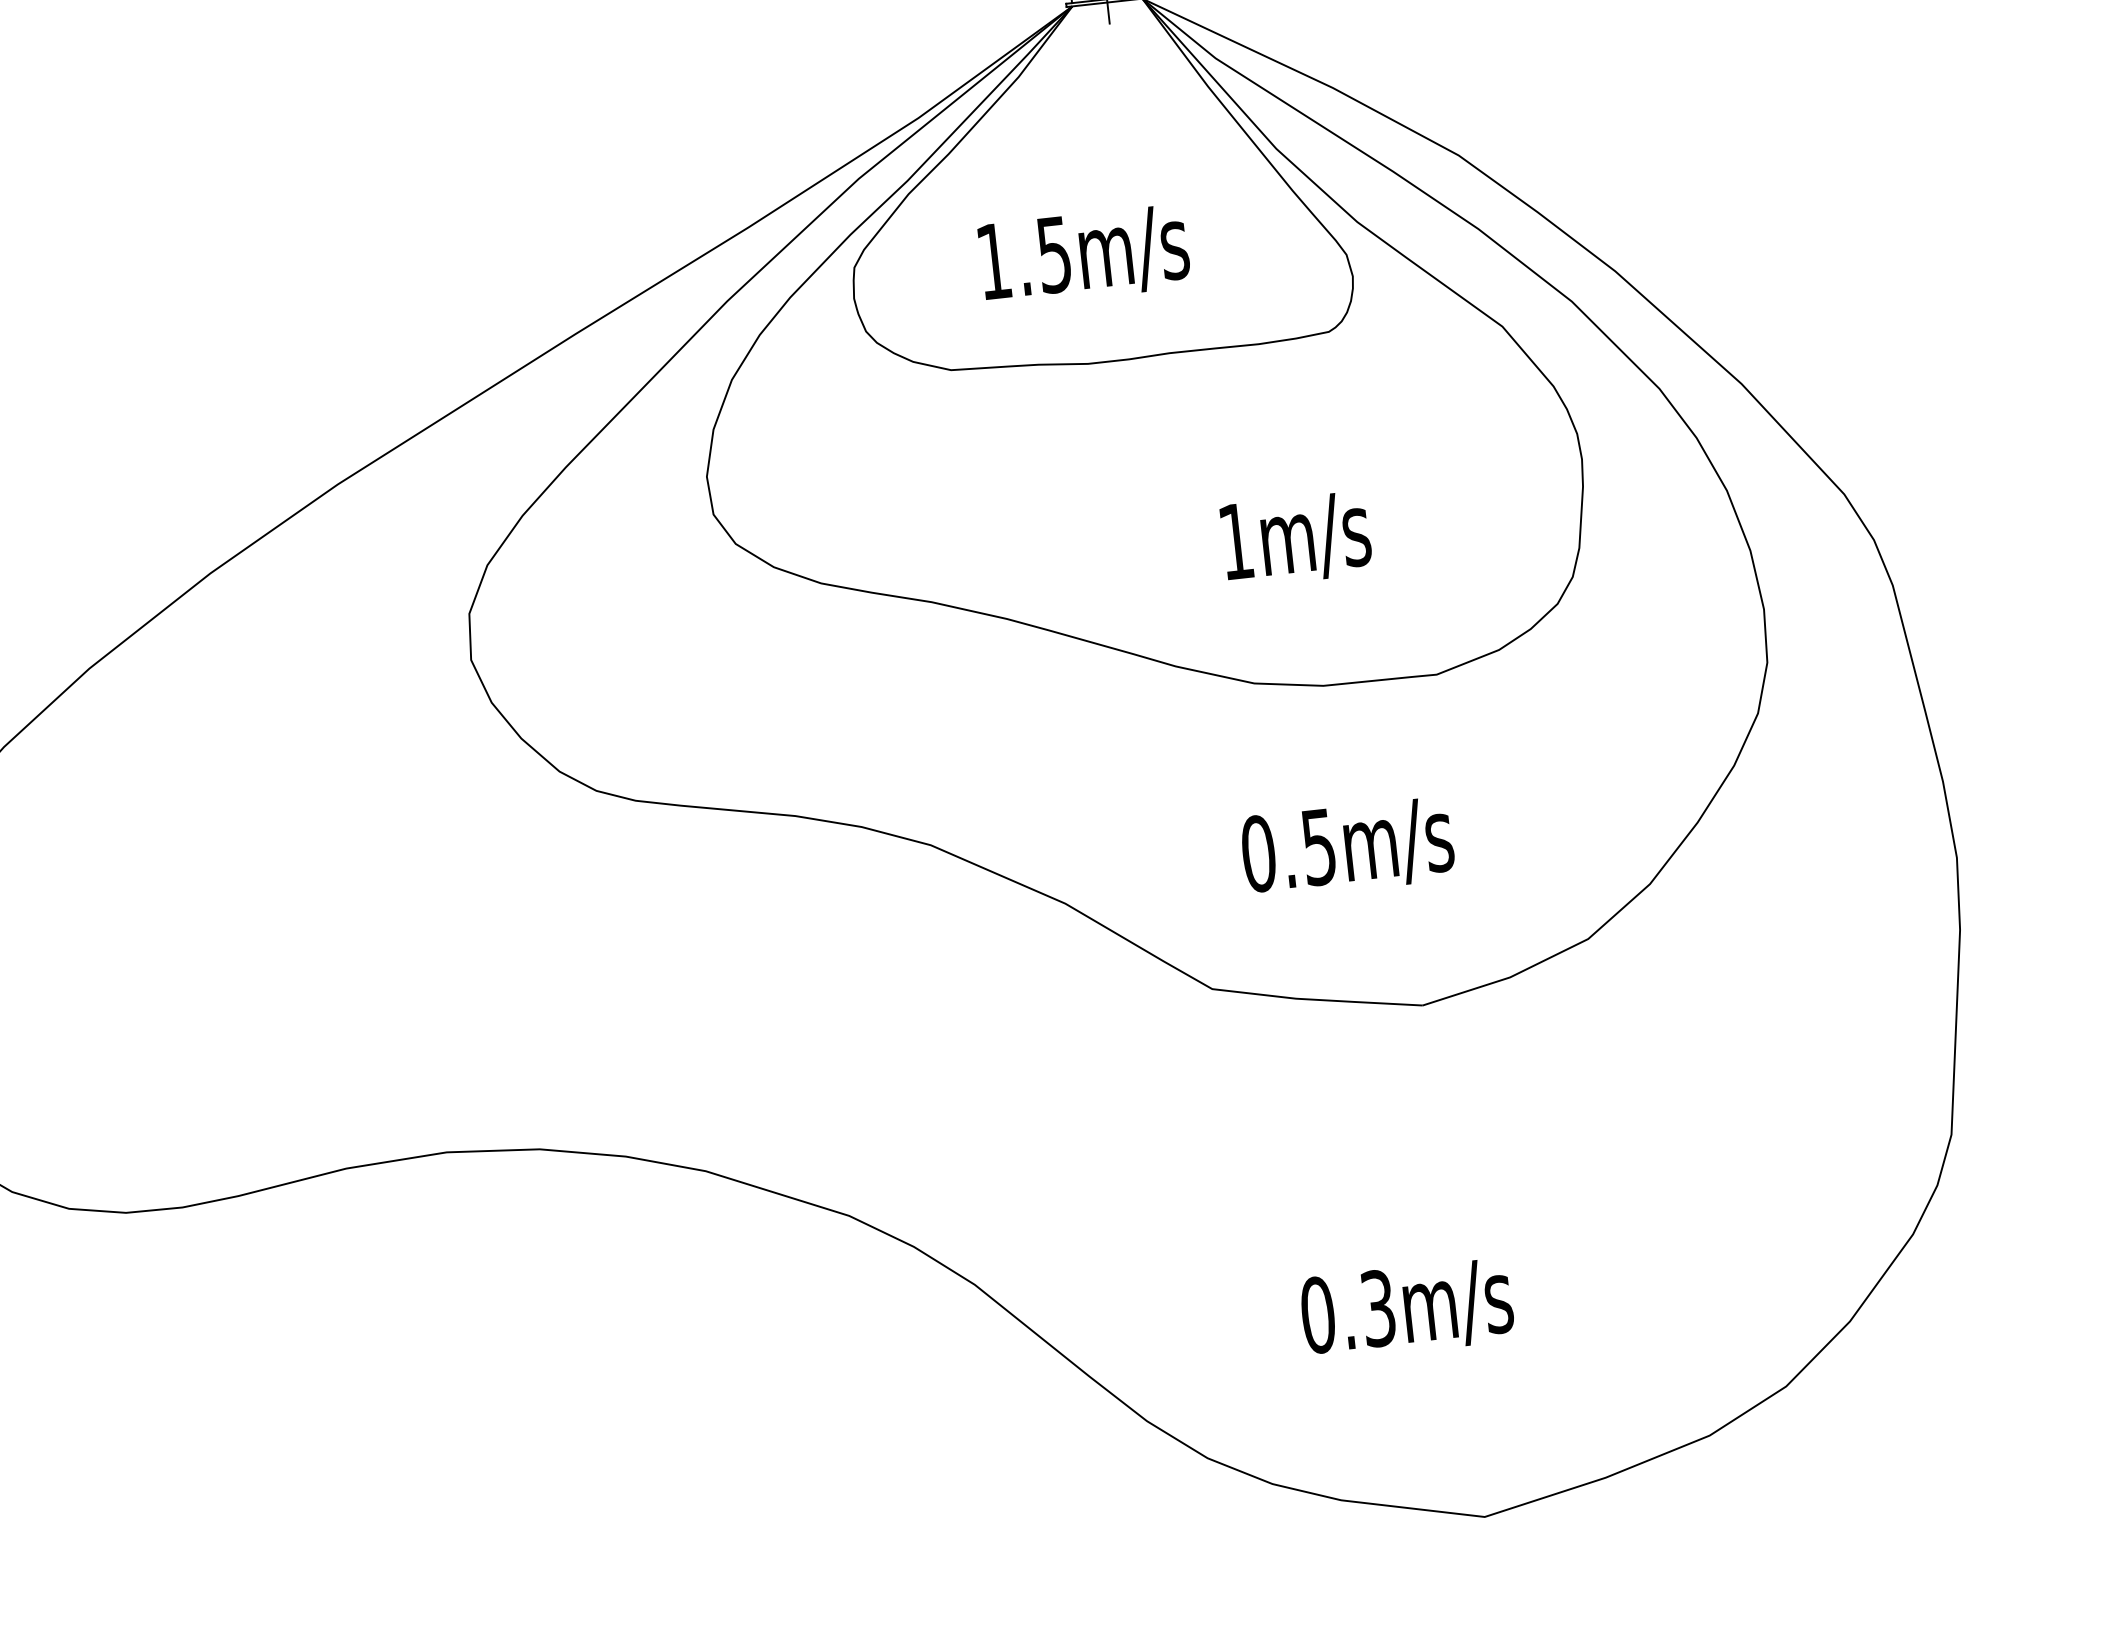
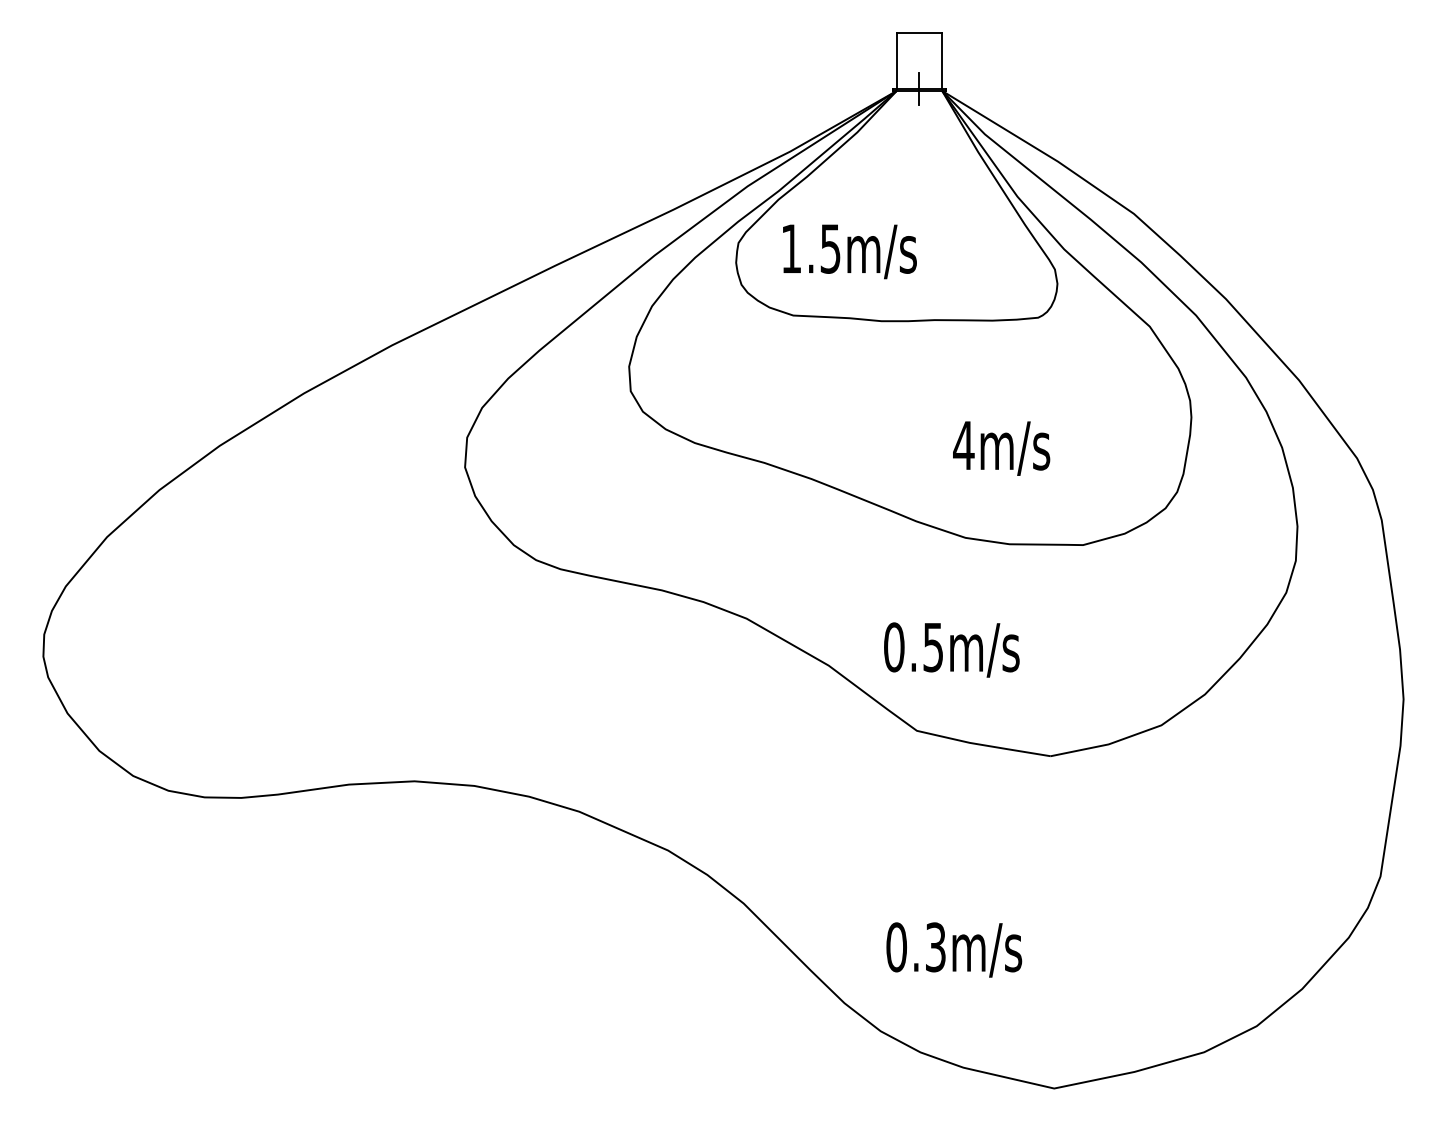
text: (1083, 255) -> (849, 251), moved
text: (1235, 541) -> (963, 445), 1m/s -> 4m/s
text: (1347, 847) -> (951, 649), moved
text: (1407, 1308) -> (954, 949), moved

